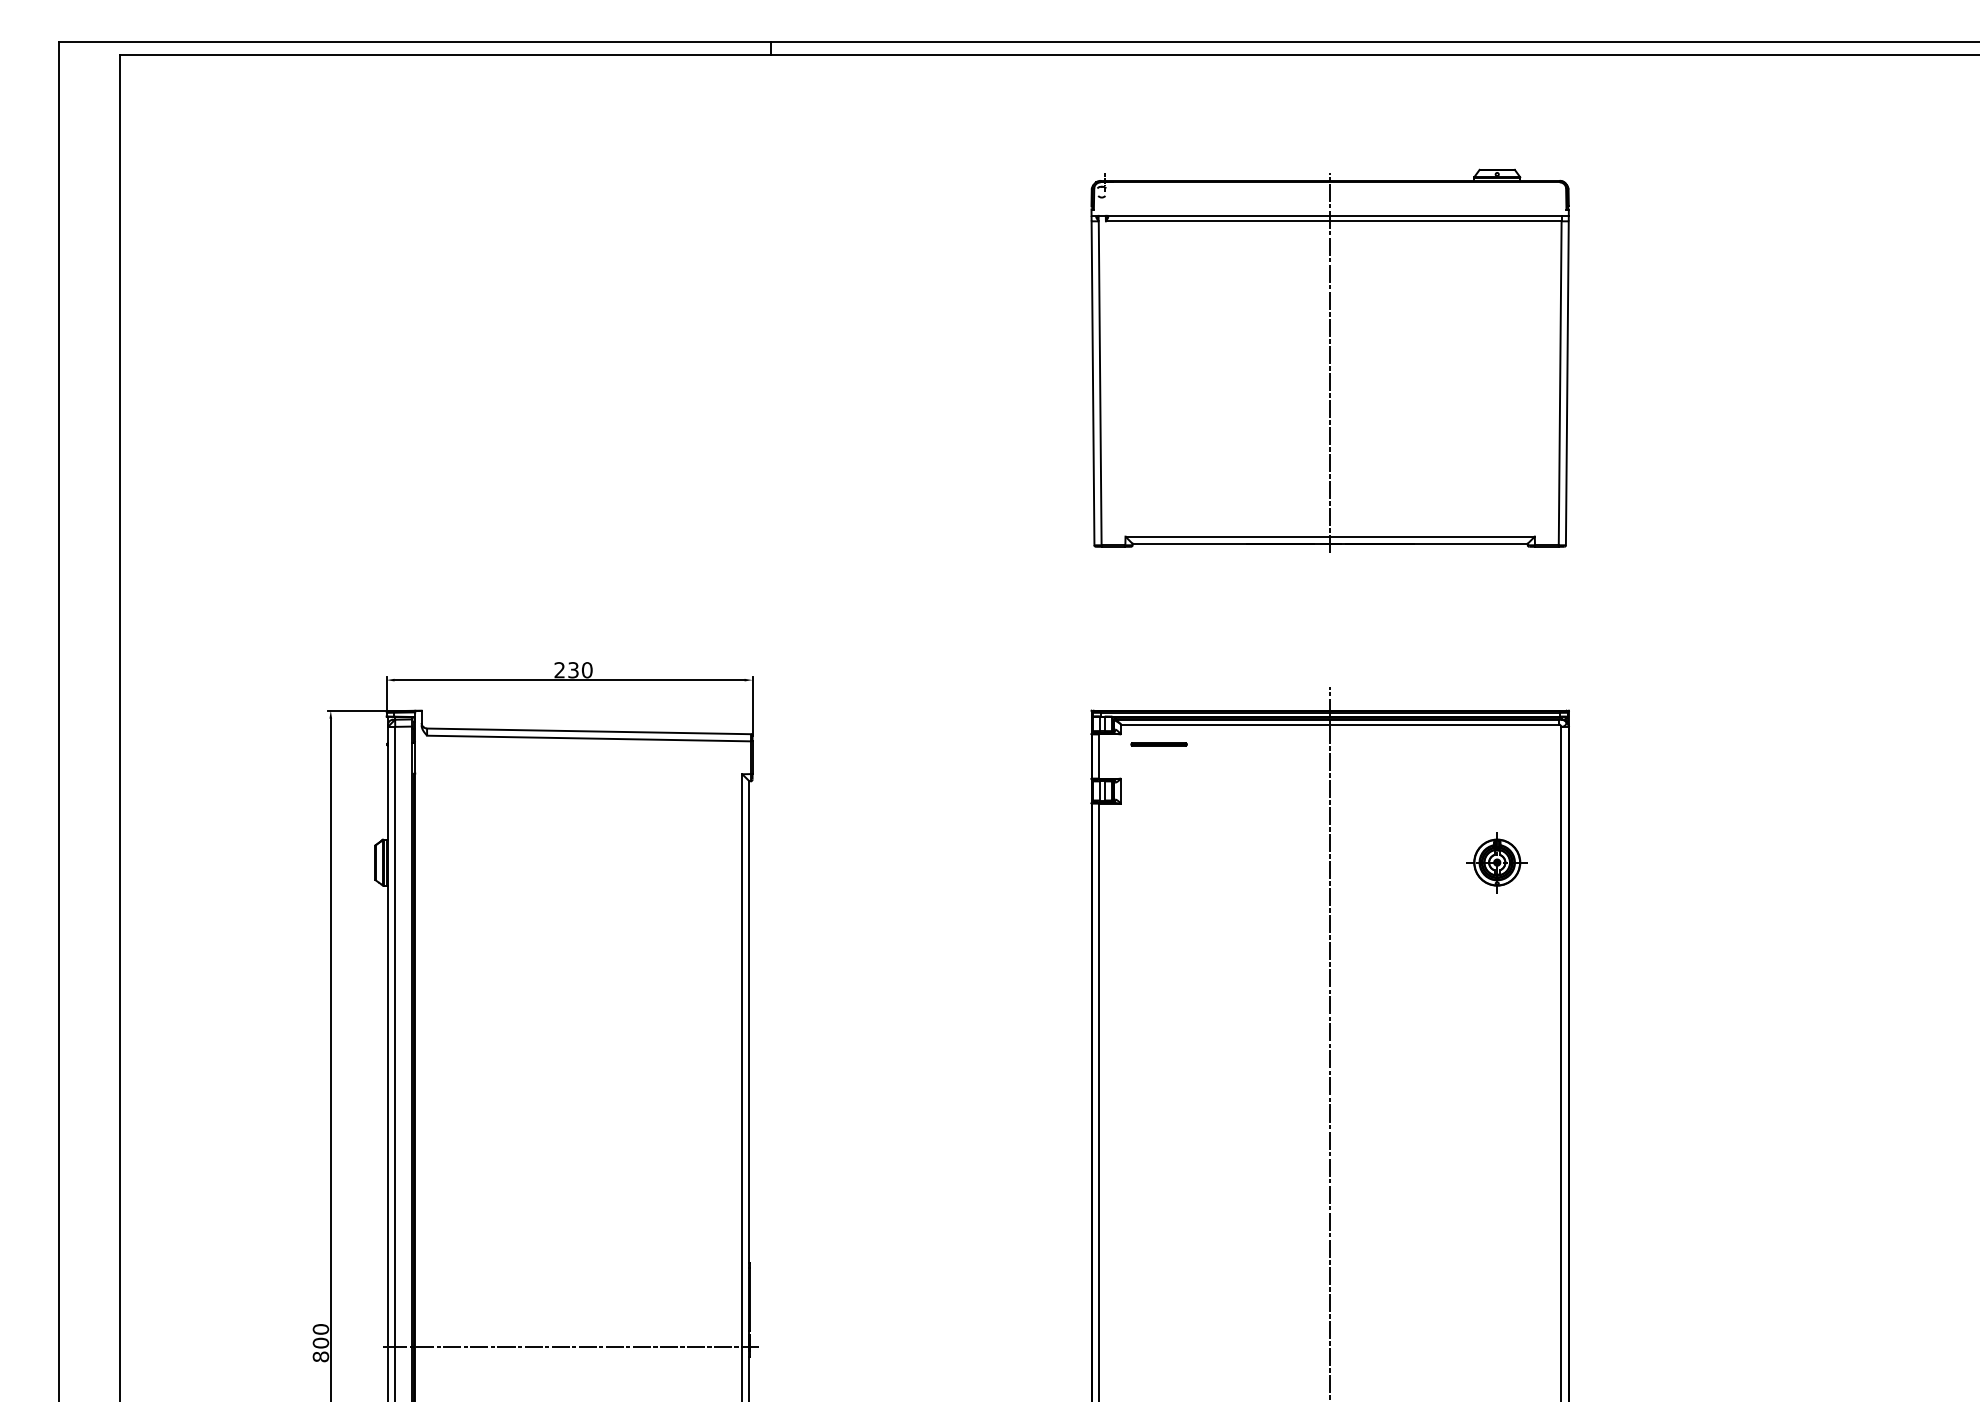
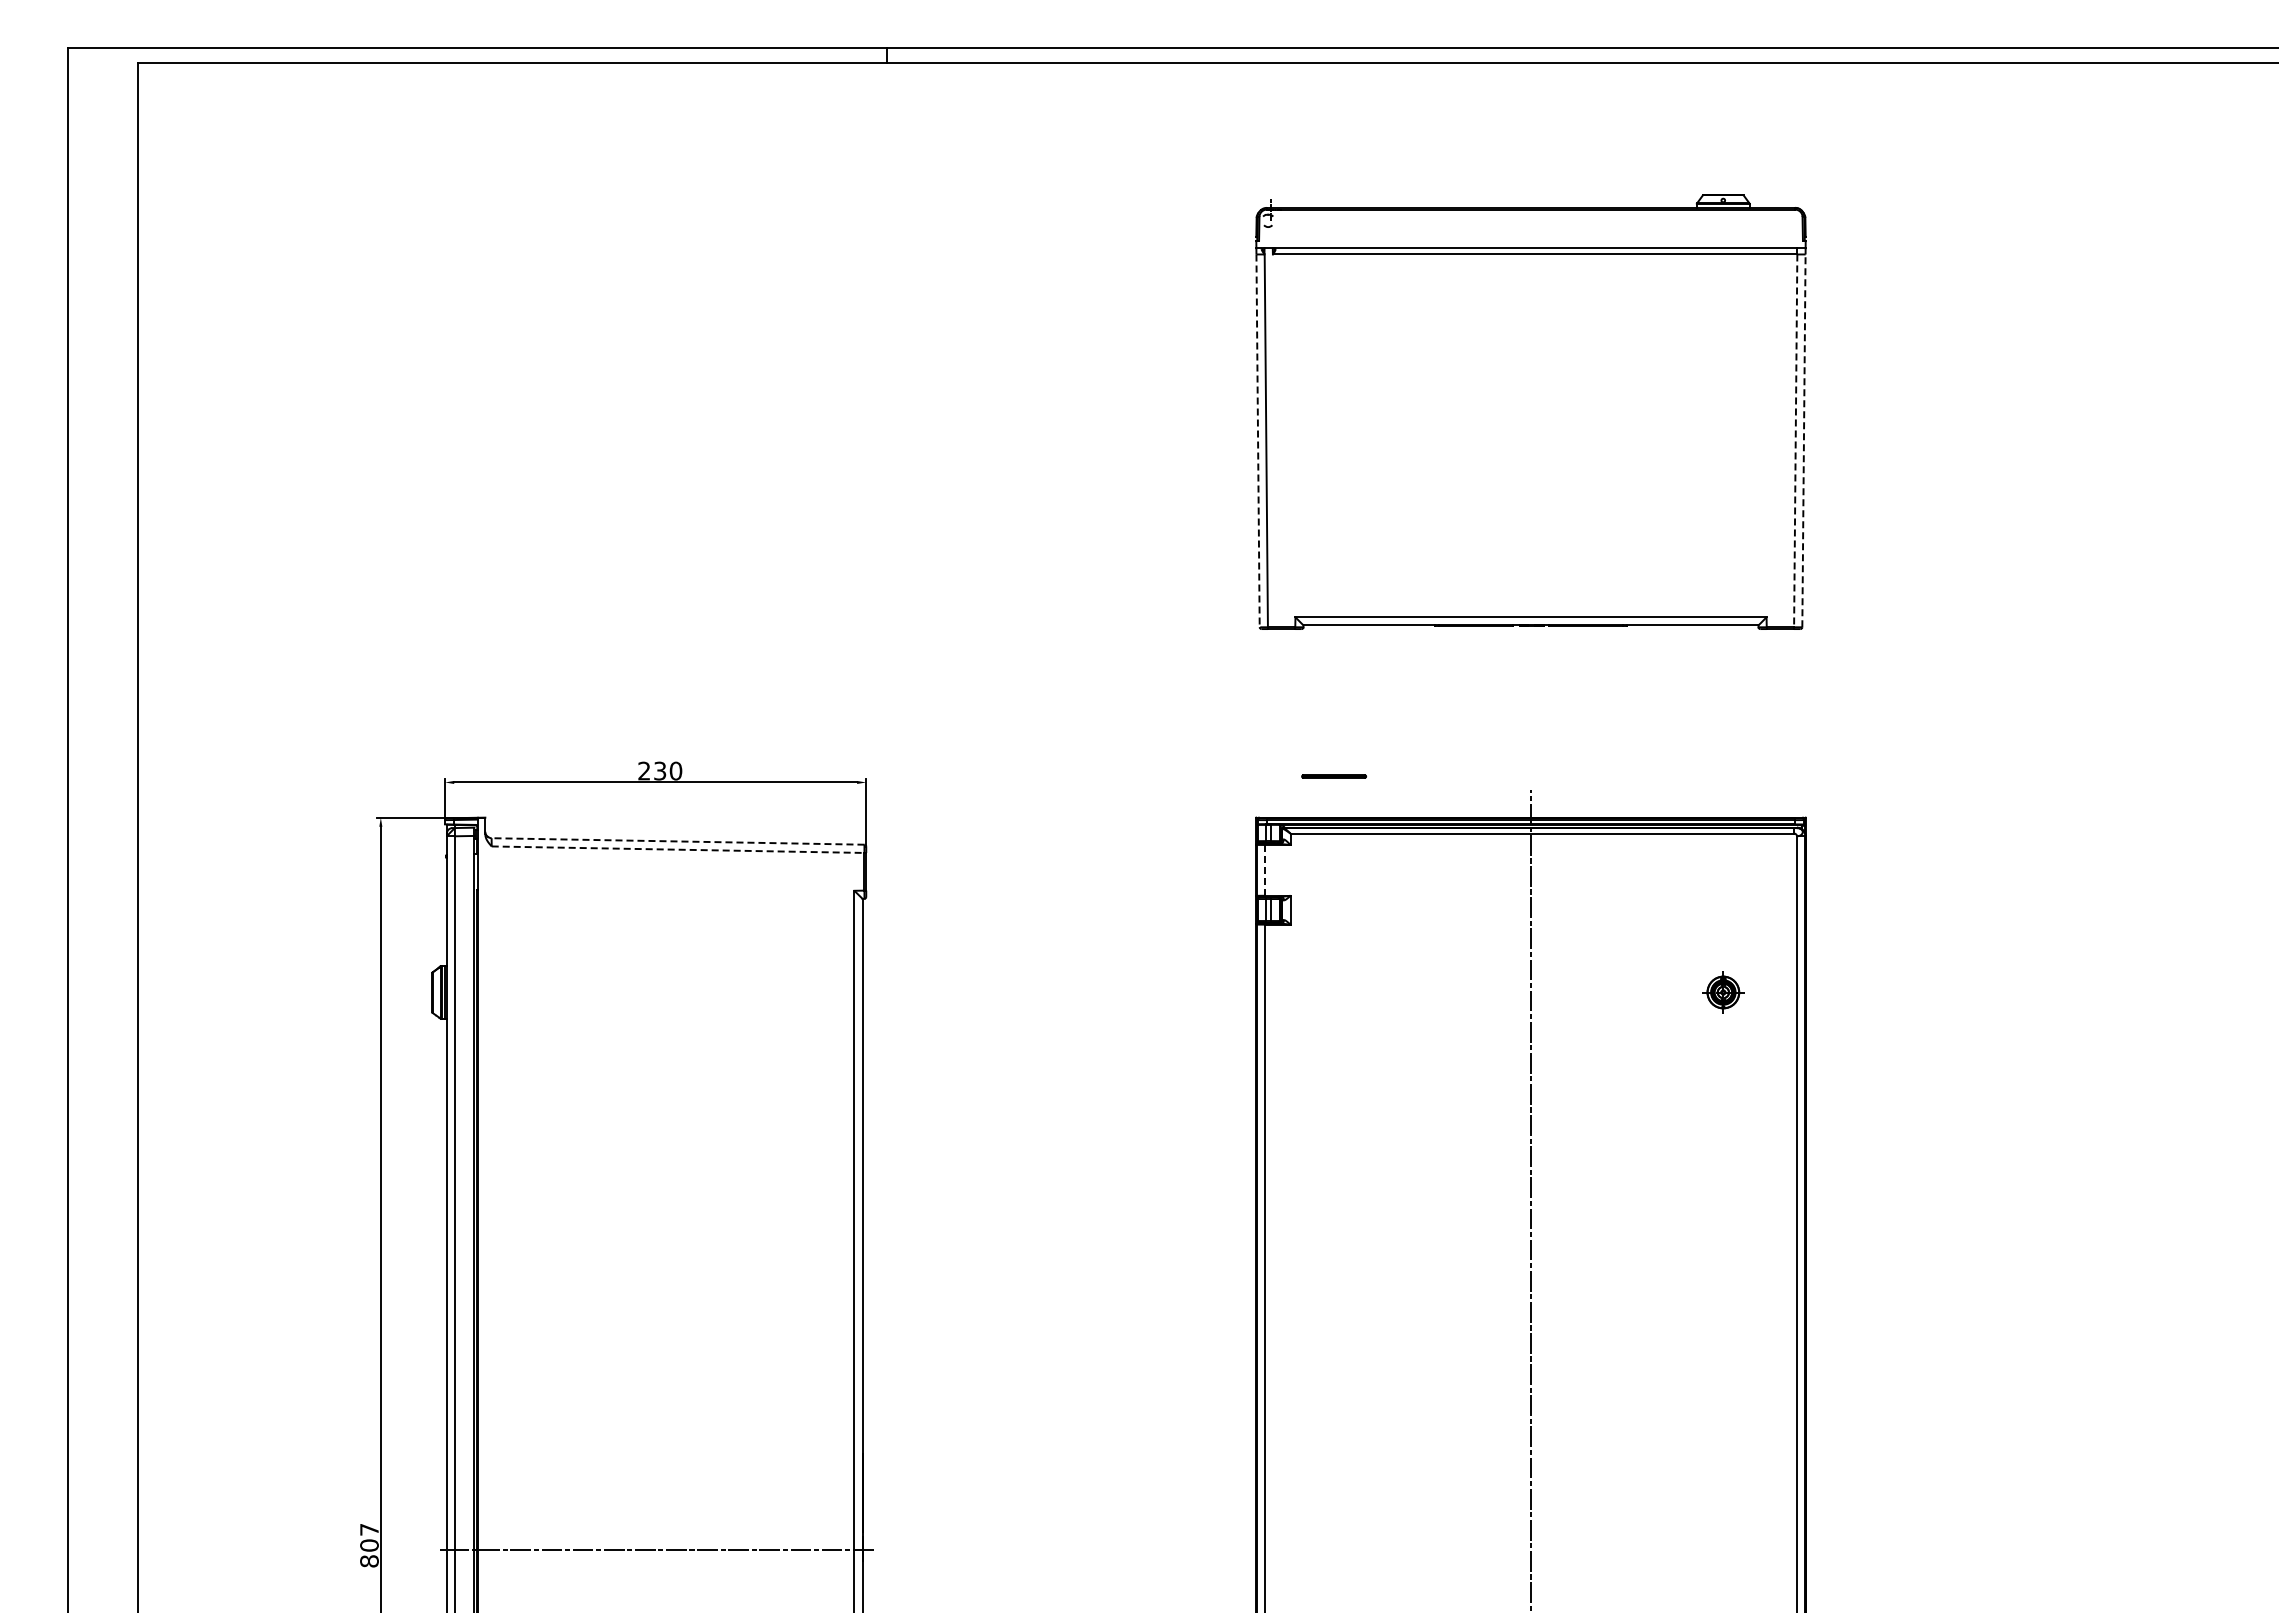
line: (1330, 362) -> (1531, 417), removed
line: (1566, 382) -> (1803, 440), solid -> dashed
line: (1093, 383) -> (1258, 441), solid -> dashed
line: (1559, 383) -> (1795, 441), solid -> dashed
line: (588, 731) -> (677, 841), solid -> dashed
line: (589, 738) -> (678, 849), solid -> dashed
line: (1159, 744) -> (1334, 776), moved
line: (1098, 756) -> (1264, 870), solid -> dashed
part: (1497, 862) -> (1723, 992), size x0.6
text: (320, 1329) -> (369, 1529), 800 -> 807

